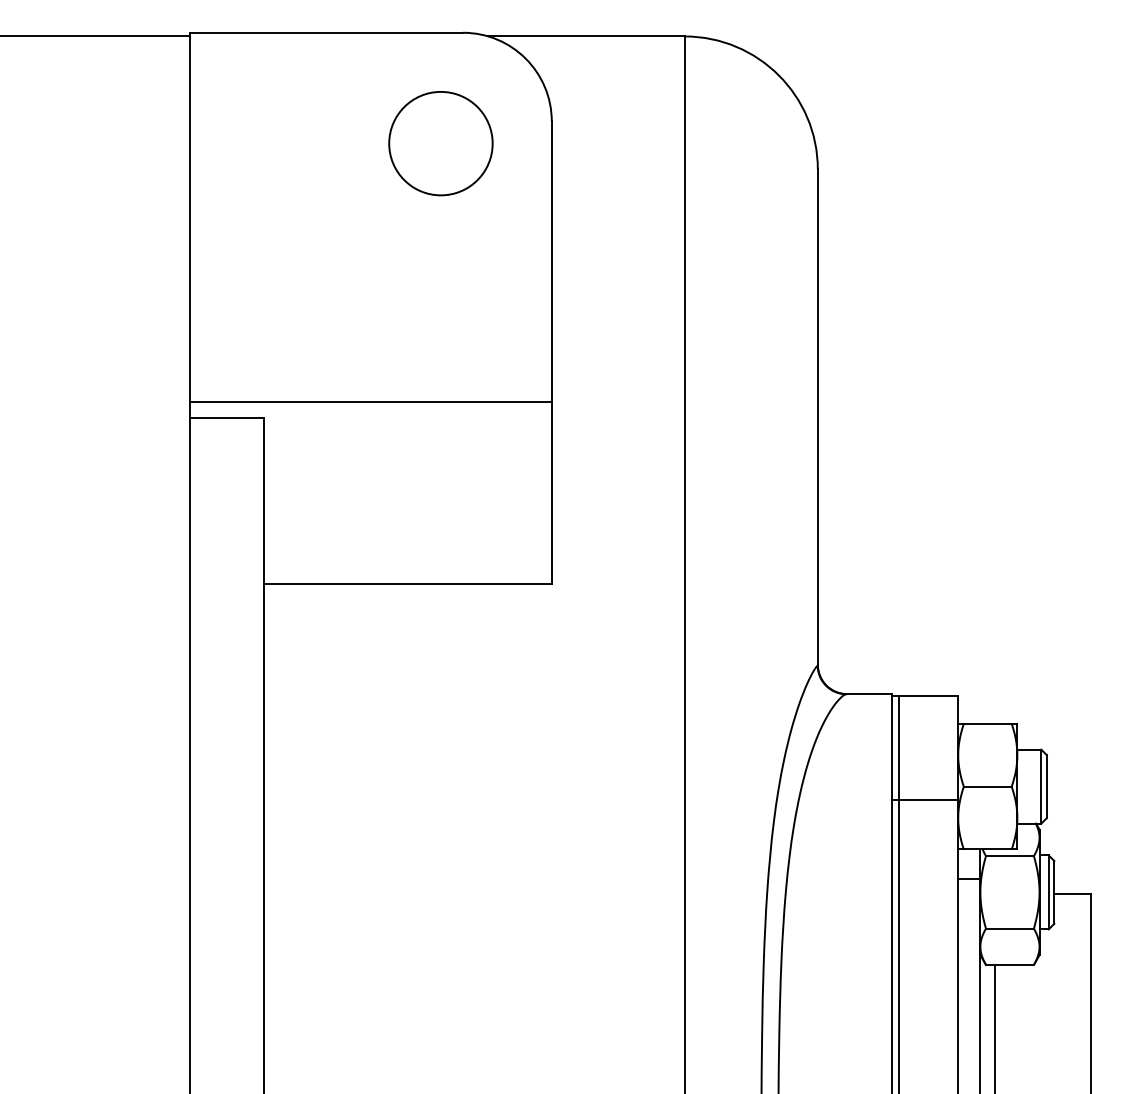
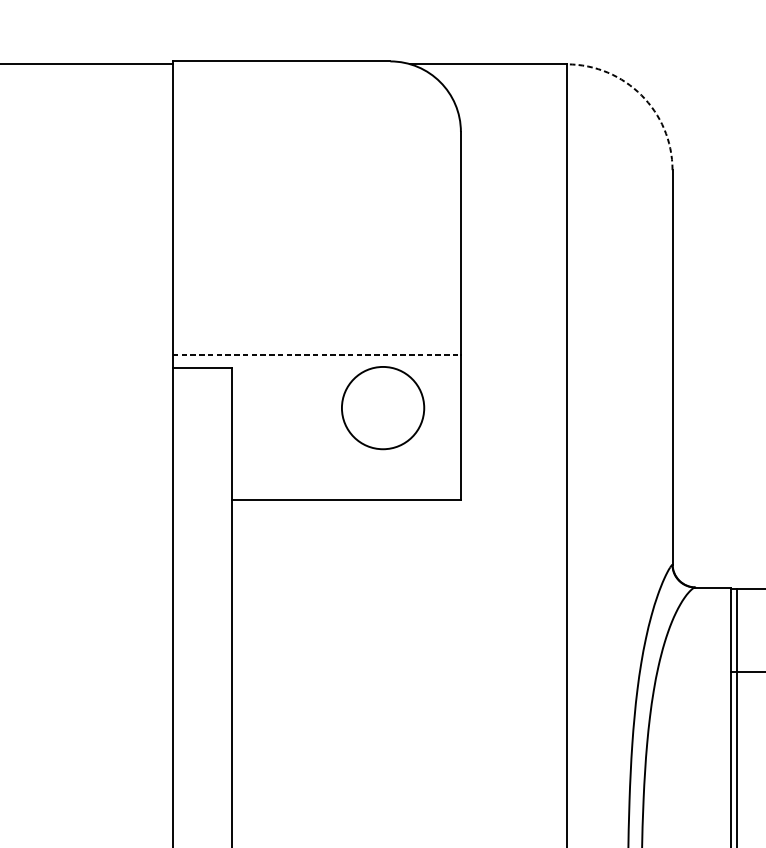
arc: (778, 75) -> (641, 95), solid -> dashed
circle: (440, 143) -> (382, 407), moved
line: (371, 402) -> (317, 355), solid -> dashed

